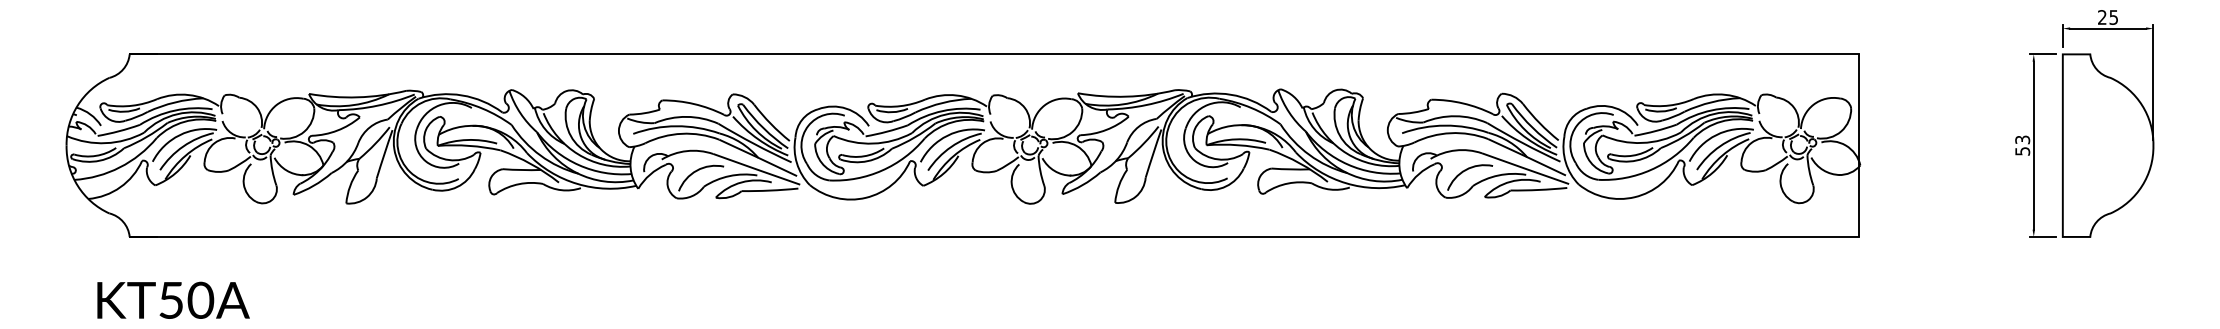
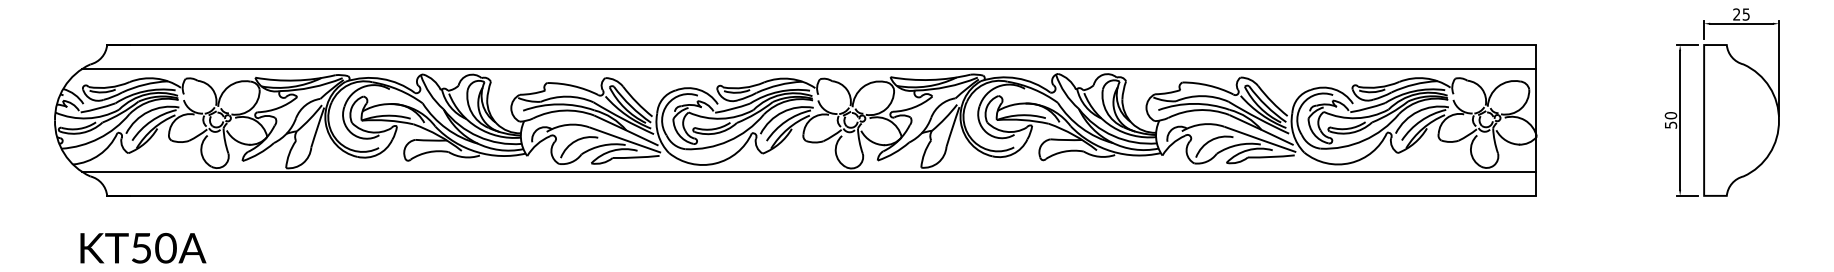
line: (978, 84) -> (808, 69), added
text: (2022, 139) -> (1670, 115), 53 -> 50
line: (978, 207) -> (808, 171), added

